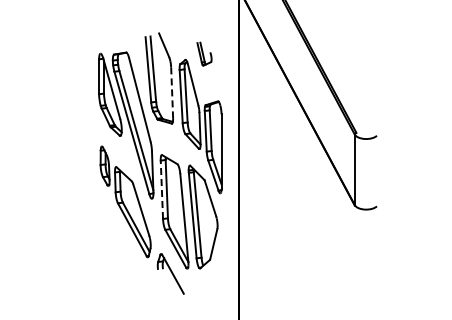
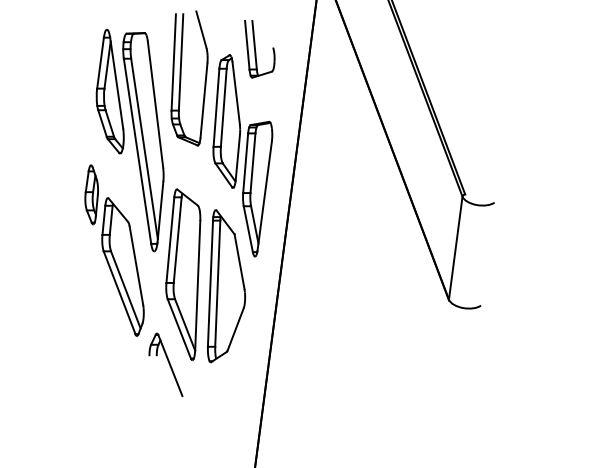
part: (204, 54) -> (258, 50), size x1.67
line: (172, 93) -> (204, 101), dashed -> solid
line: (161, 189) -> (169, 239), dashed -> solid

